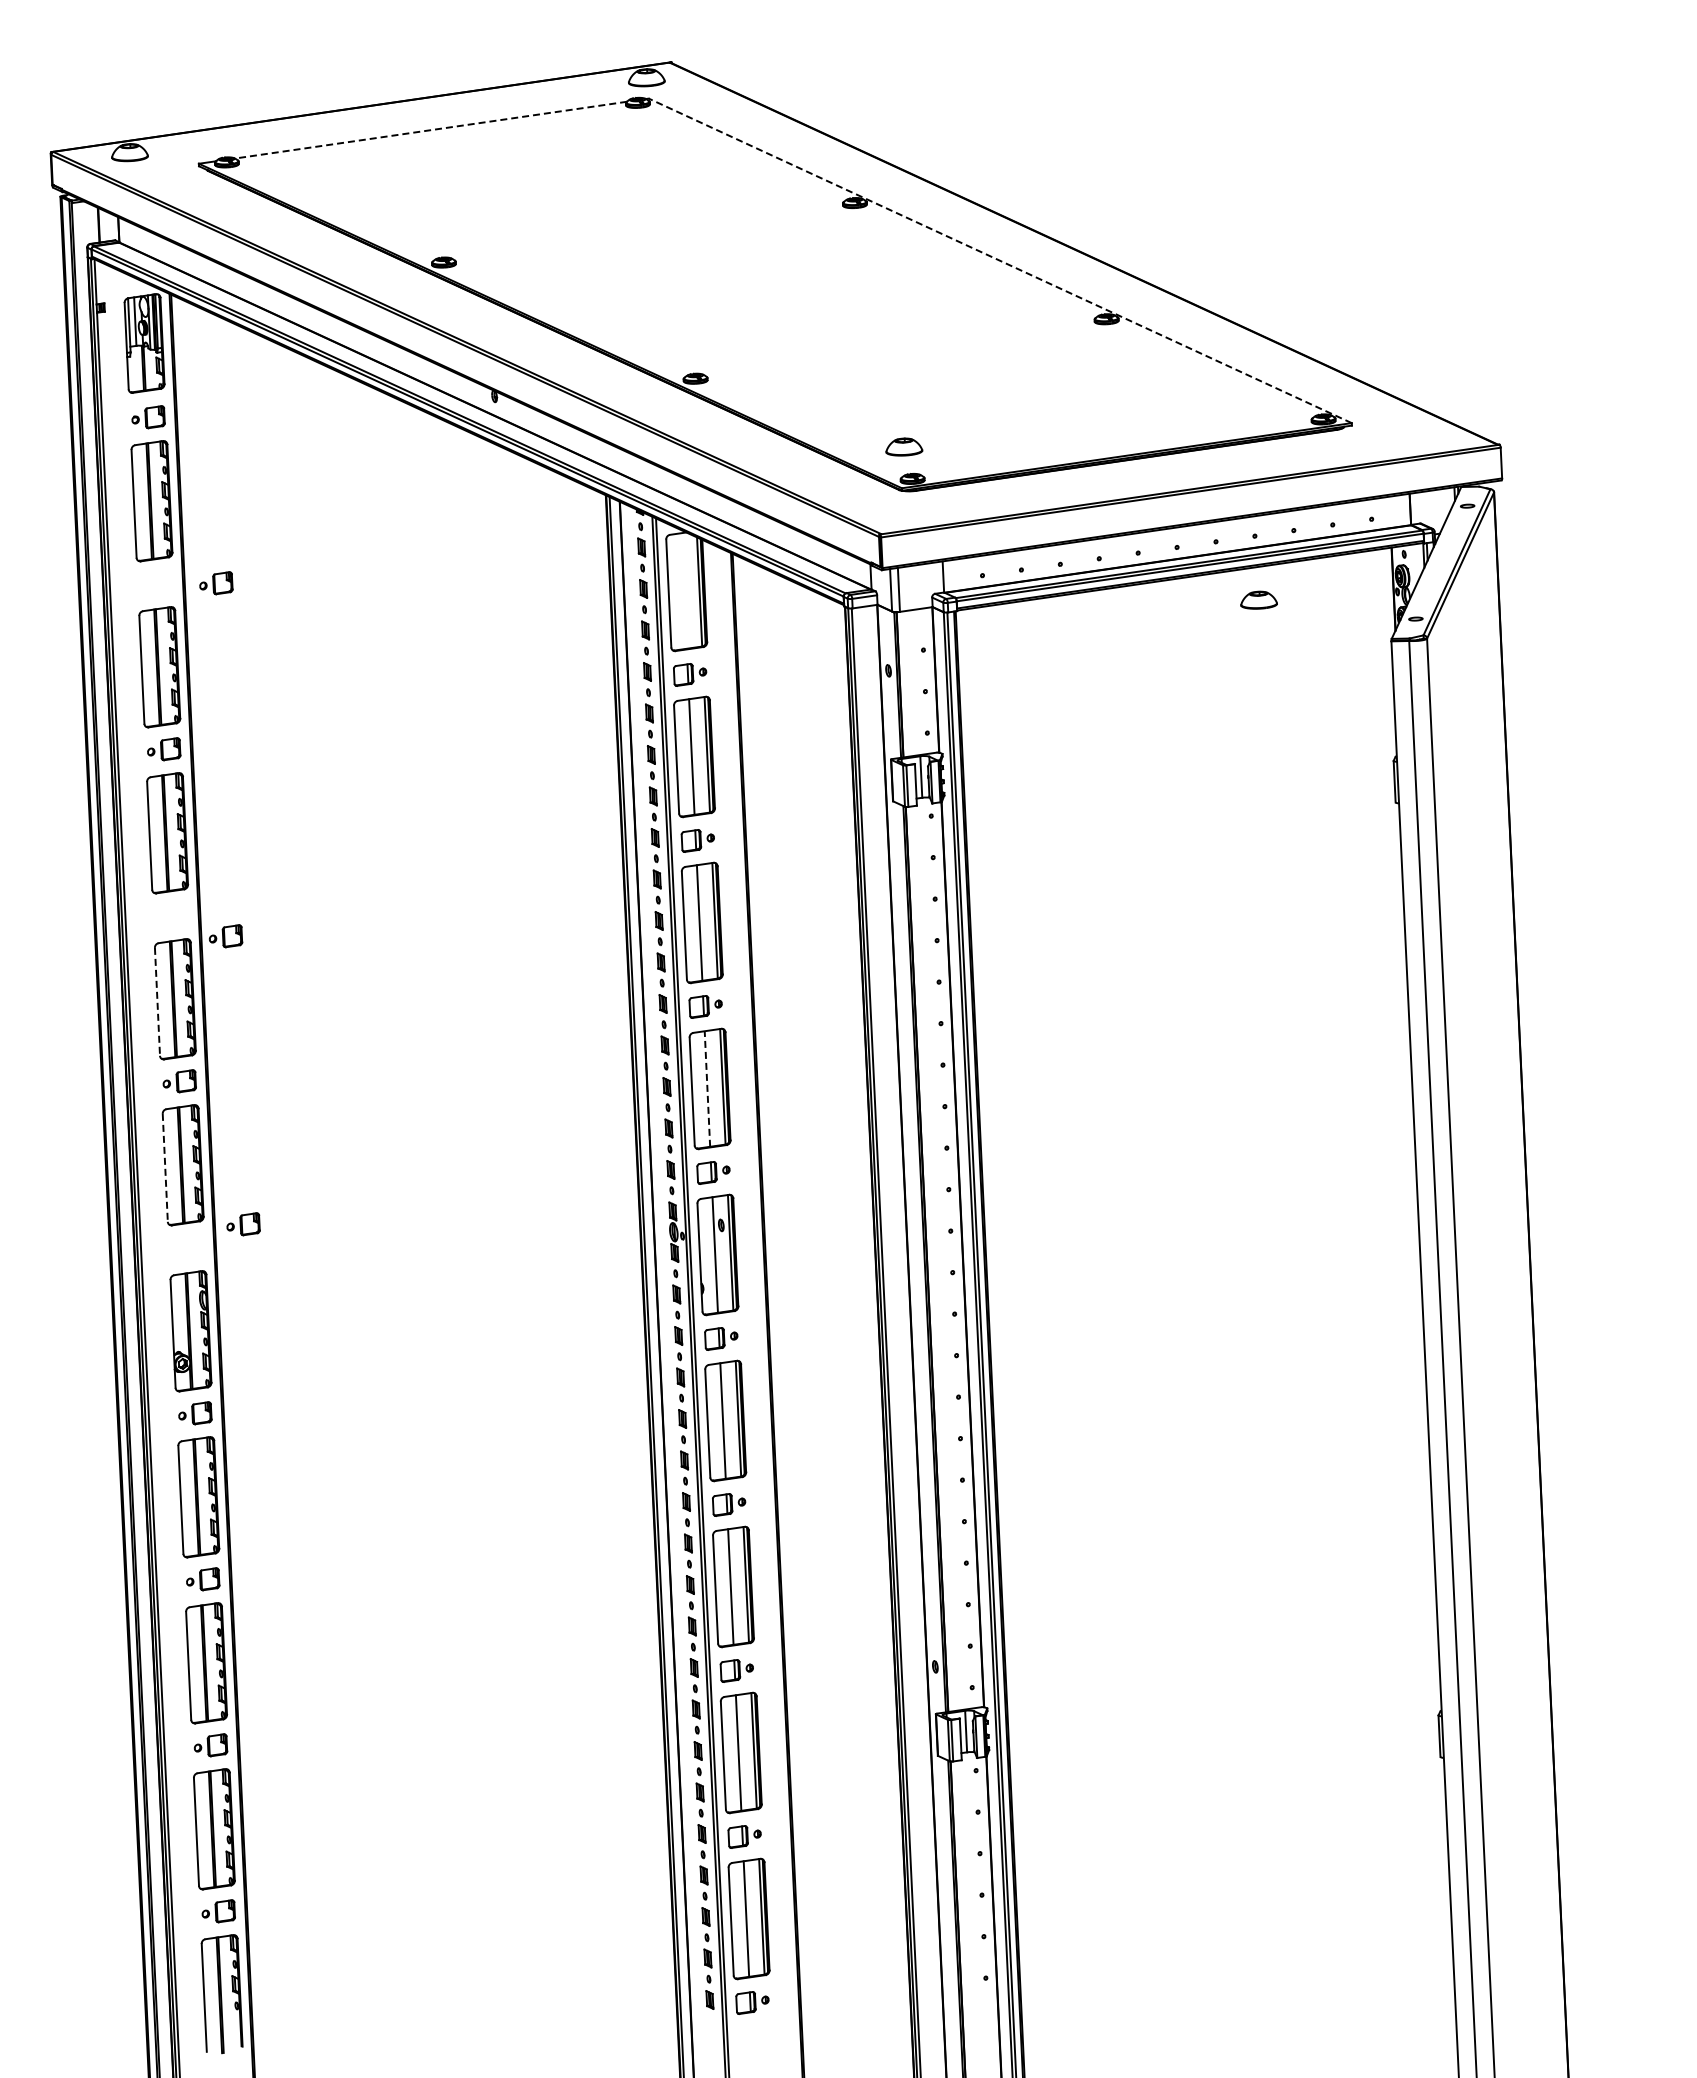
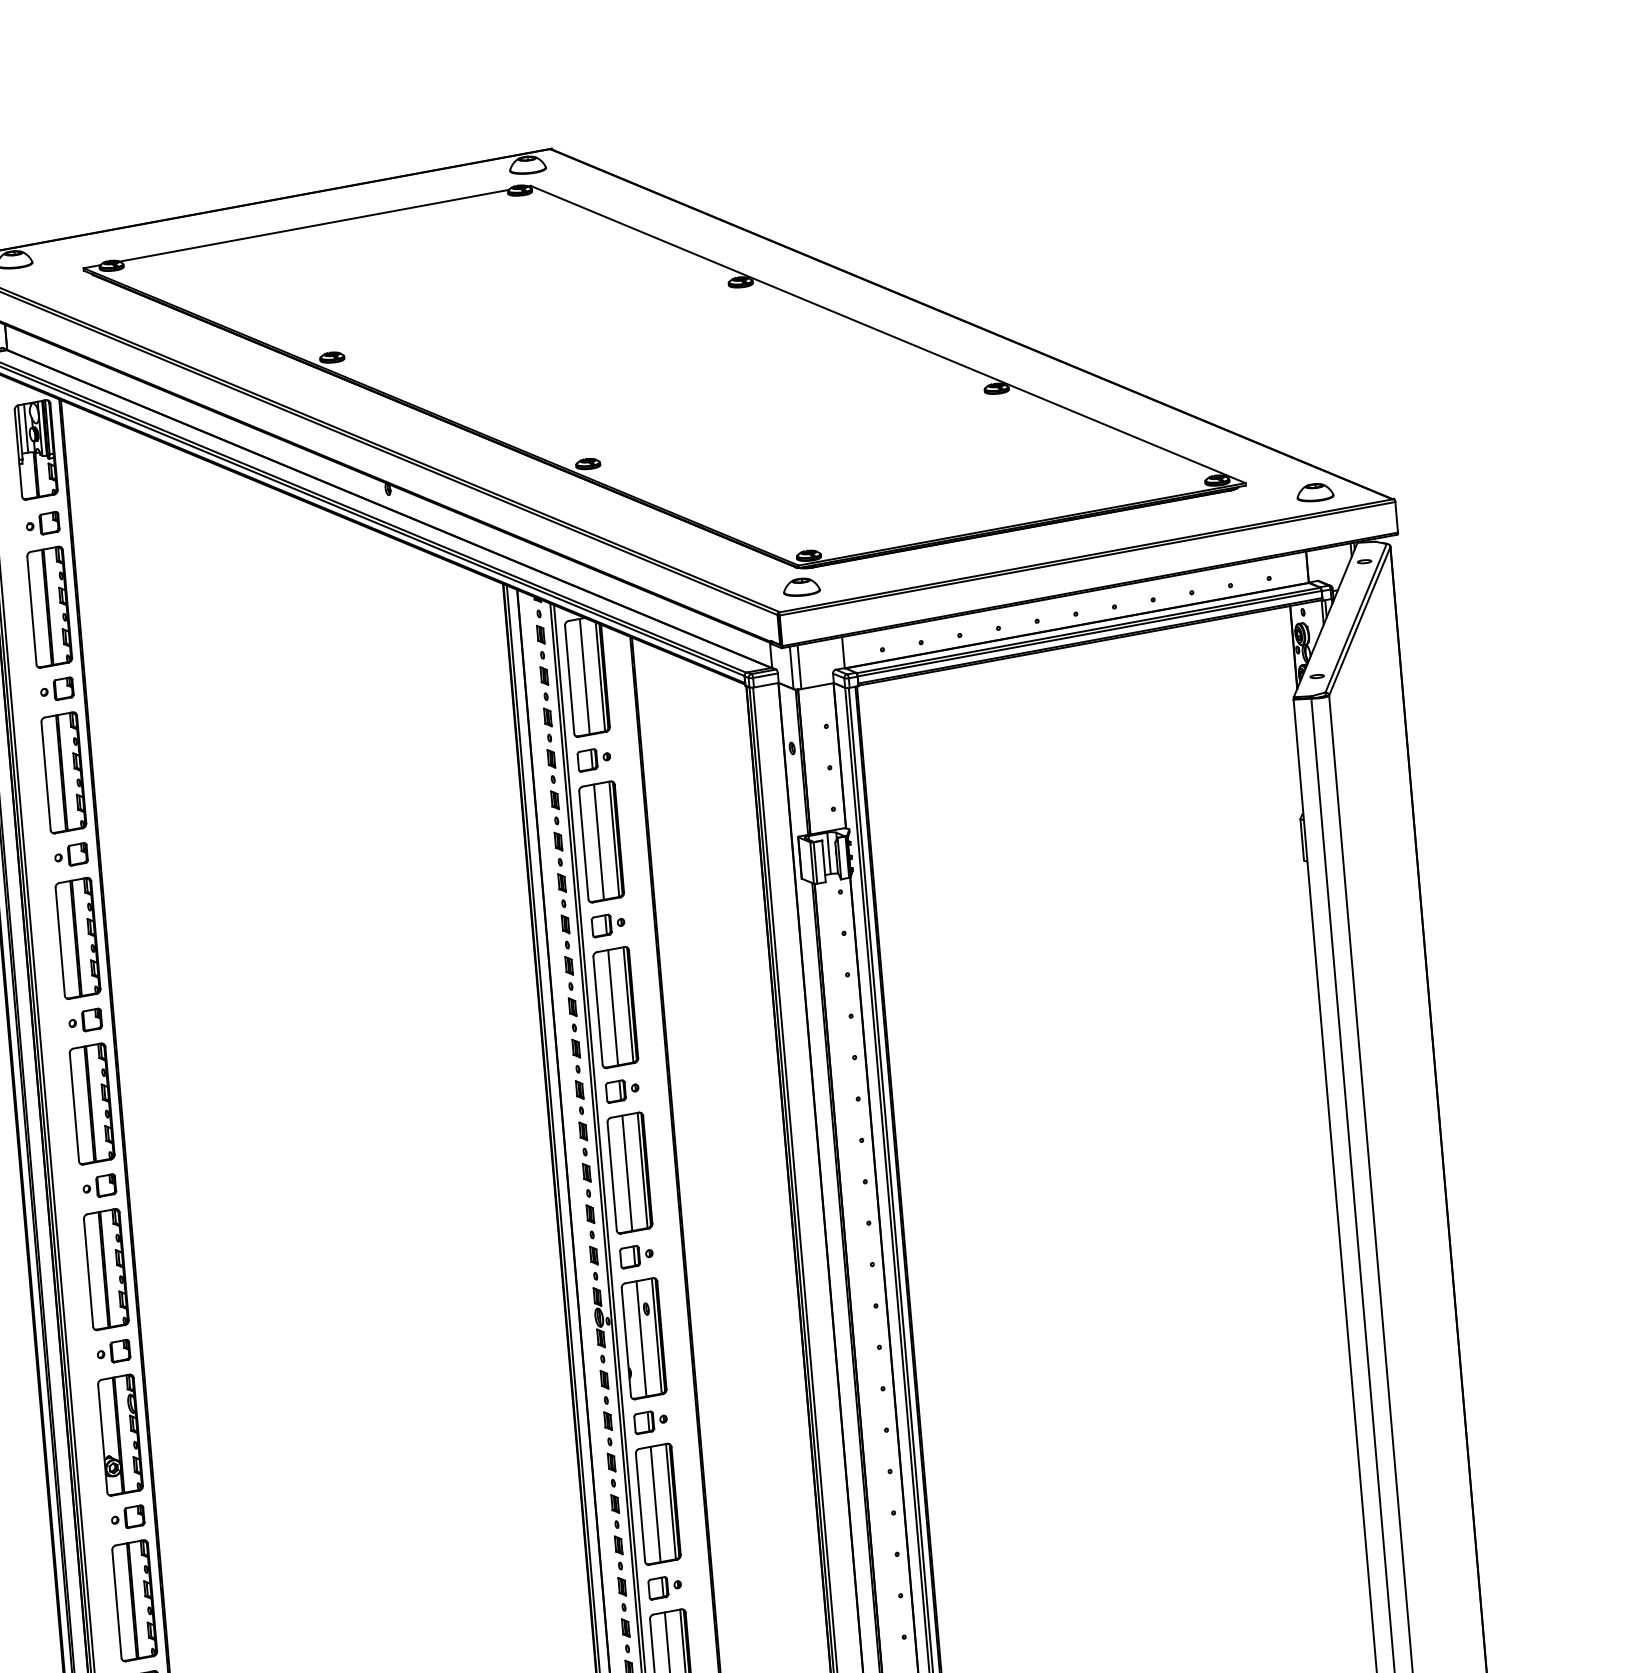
line: (430, 130) -> (313, 226), dashed -> solid
line: (999, 260) -> (887, 334), dashed -> solid
part: (904, 446) -> (801, 586), moved
part: (216, 583) -> (57, 689), moved
line: (683, 590) -> (584, 676), added
part: (1258, 599) -> (1314, 491), moved
part: (225, 936) -> (85, 1020), moved
line: (157, 1002) -> (74, 1107), dashed -> solid
line: (707, 1089) -> (627, 1173), dashed -> solid
line: (165, 1168) -> (88, 1273), dashed -> solid
part: (243, 1224) -> (113, 1351), moved

